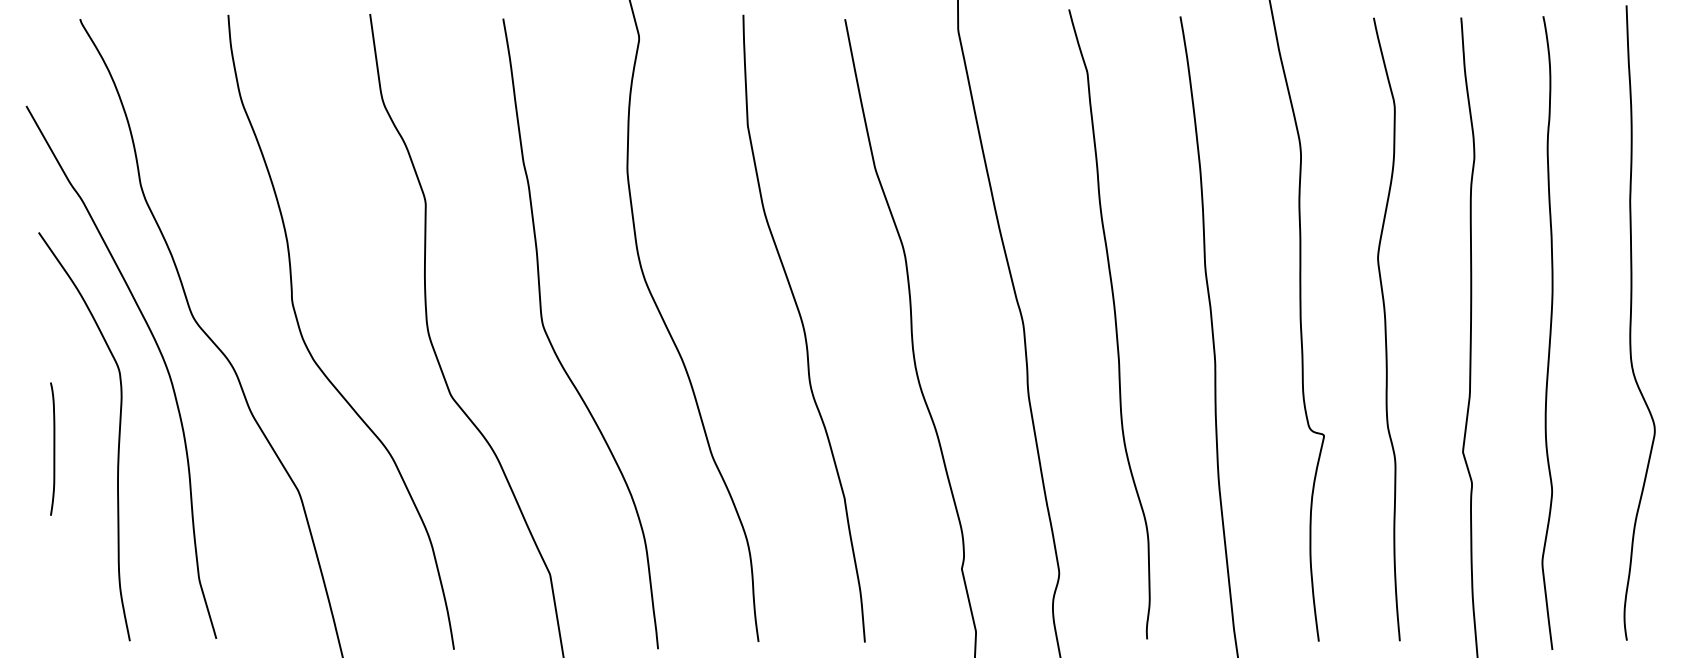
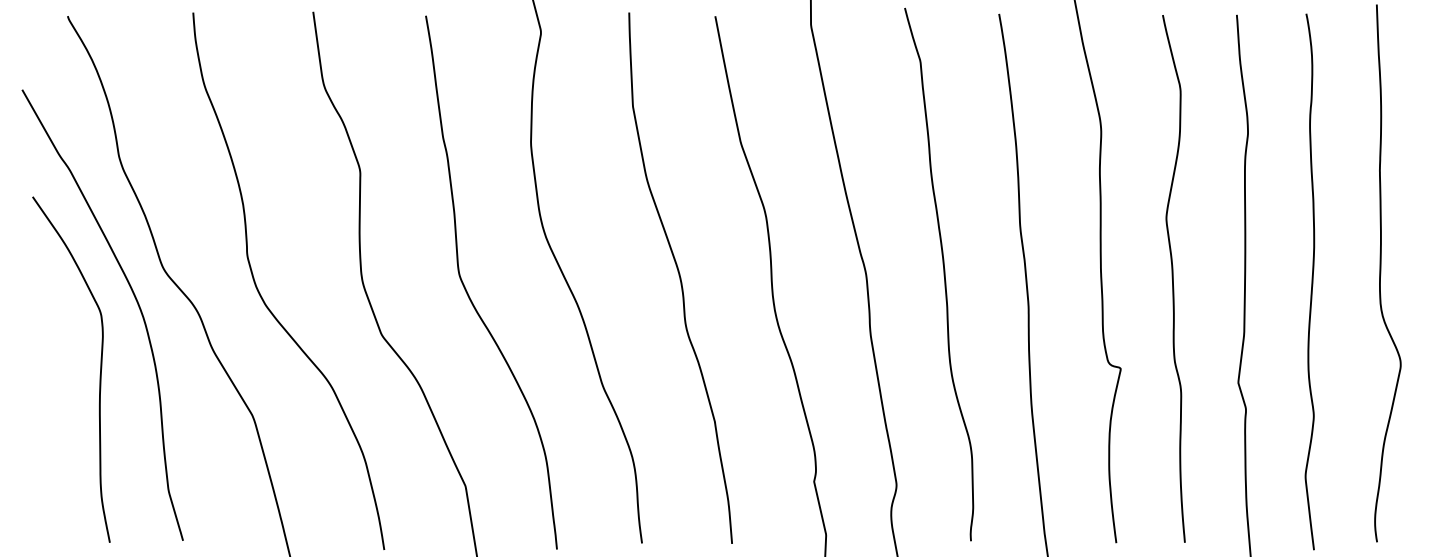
curve: (53, 448) -> (45, 379), removed

